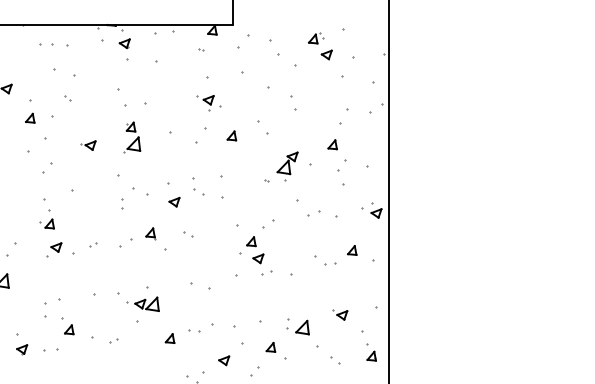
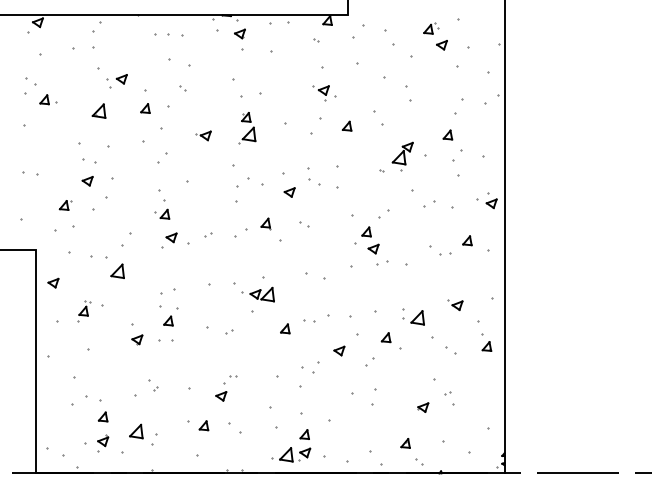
part: (122, 203) -> (237, 193), size x1.6
part: (69, 329) -> (168, 320), moved

